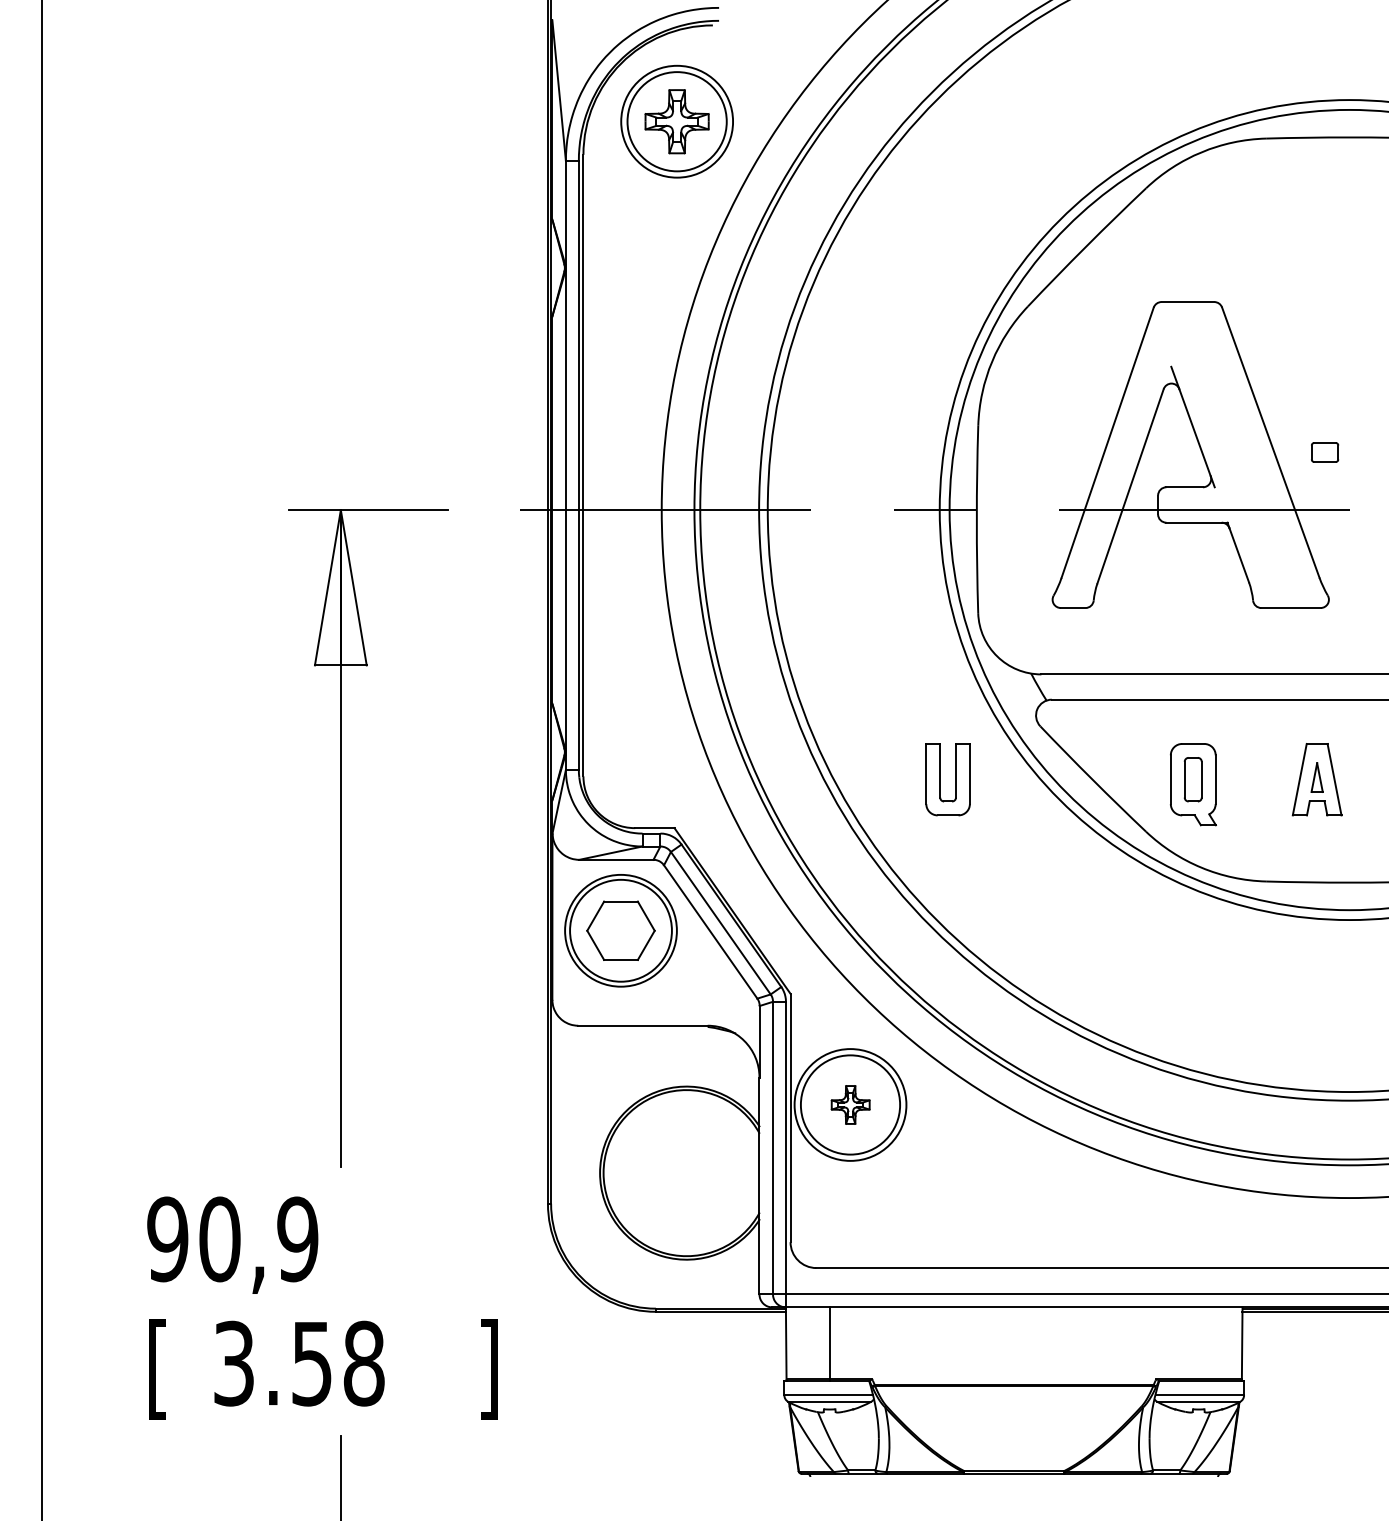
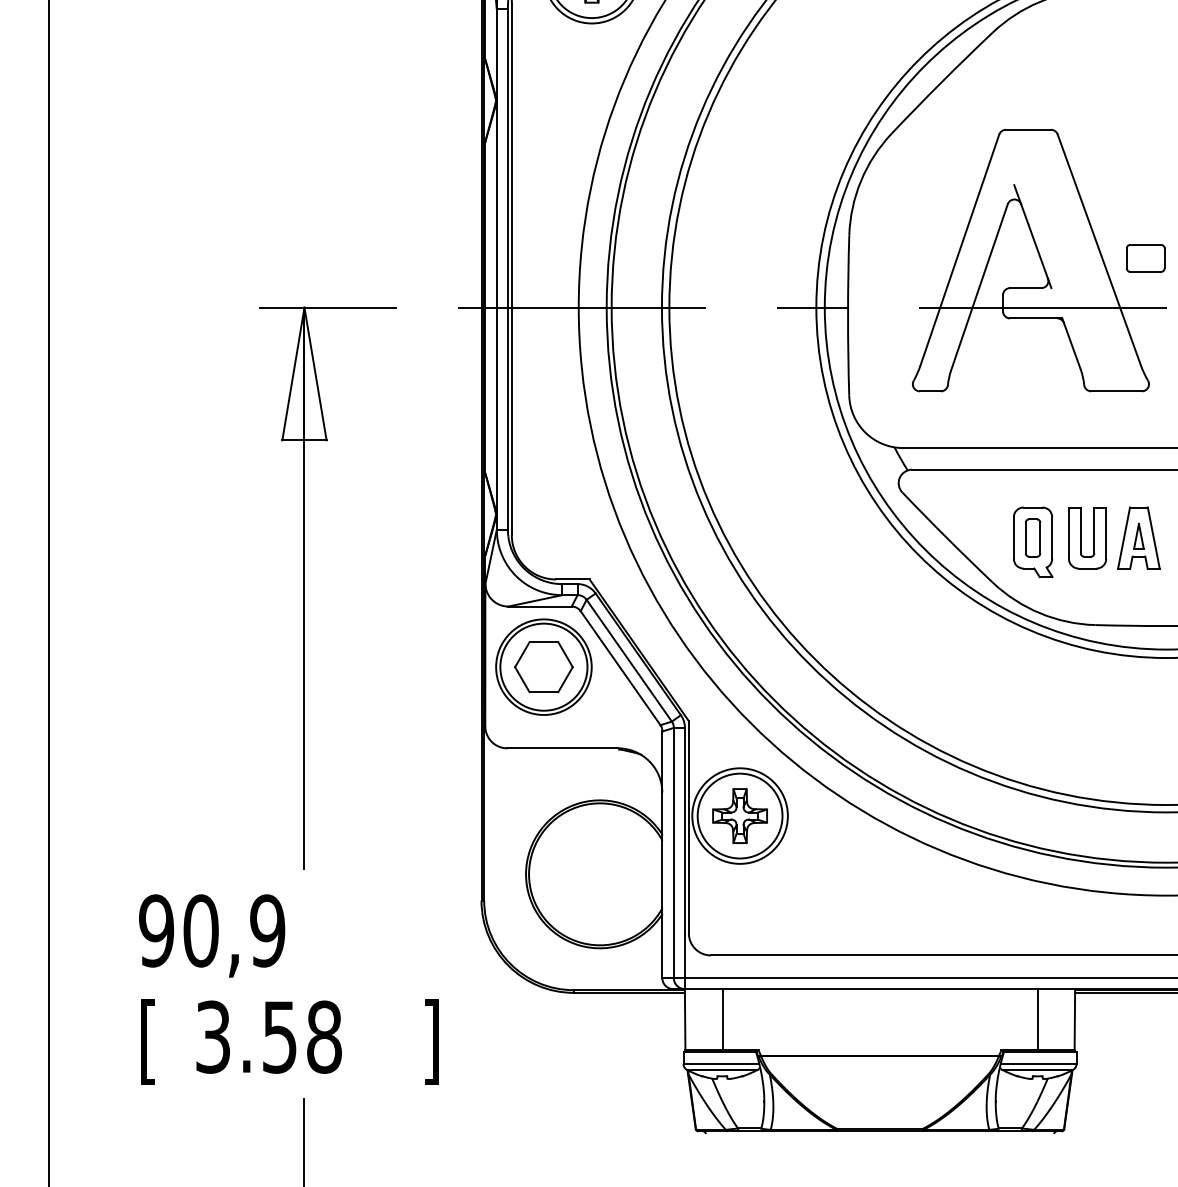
part: (1324, 452) -> (1145, 258), size x1.67
part: (940, 779) -> (1081, 537), moved
part: (850, 1104) -> (740, 815), size x1.67
line: (1198, 1343) -> (1037, 1019), added

